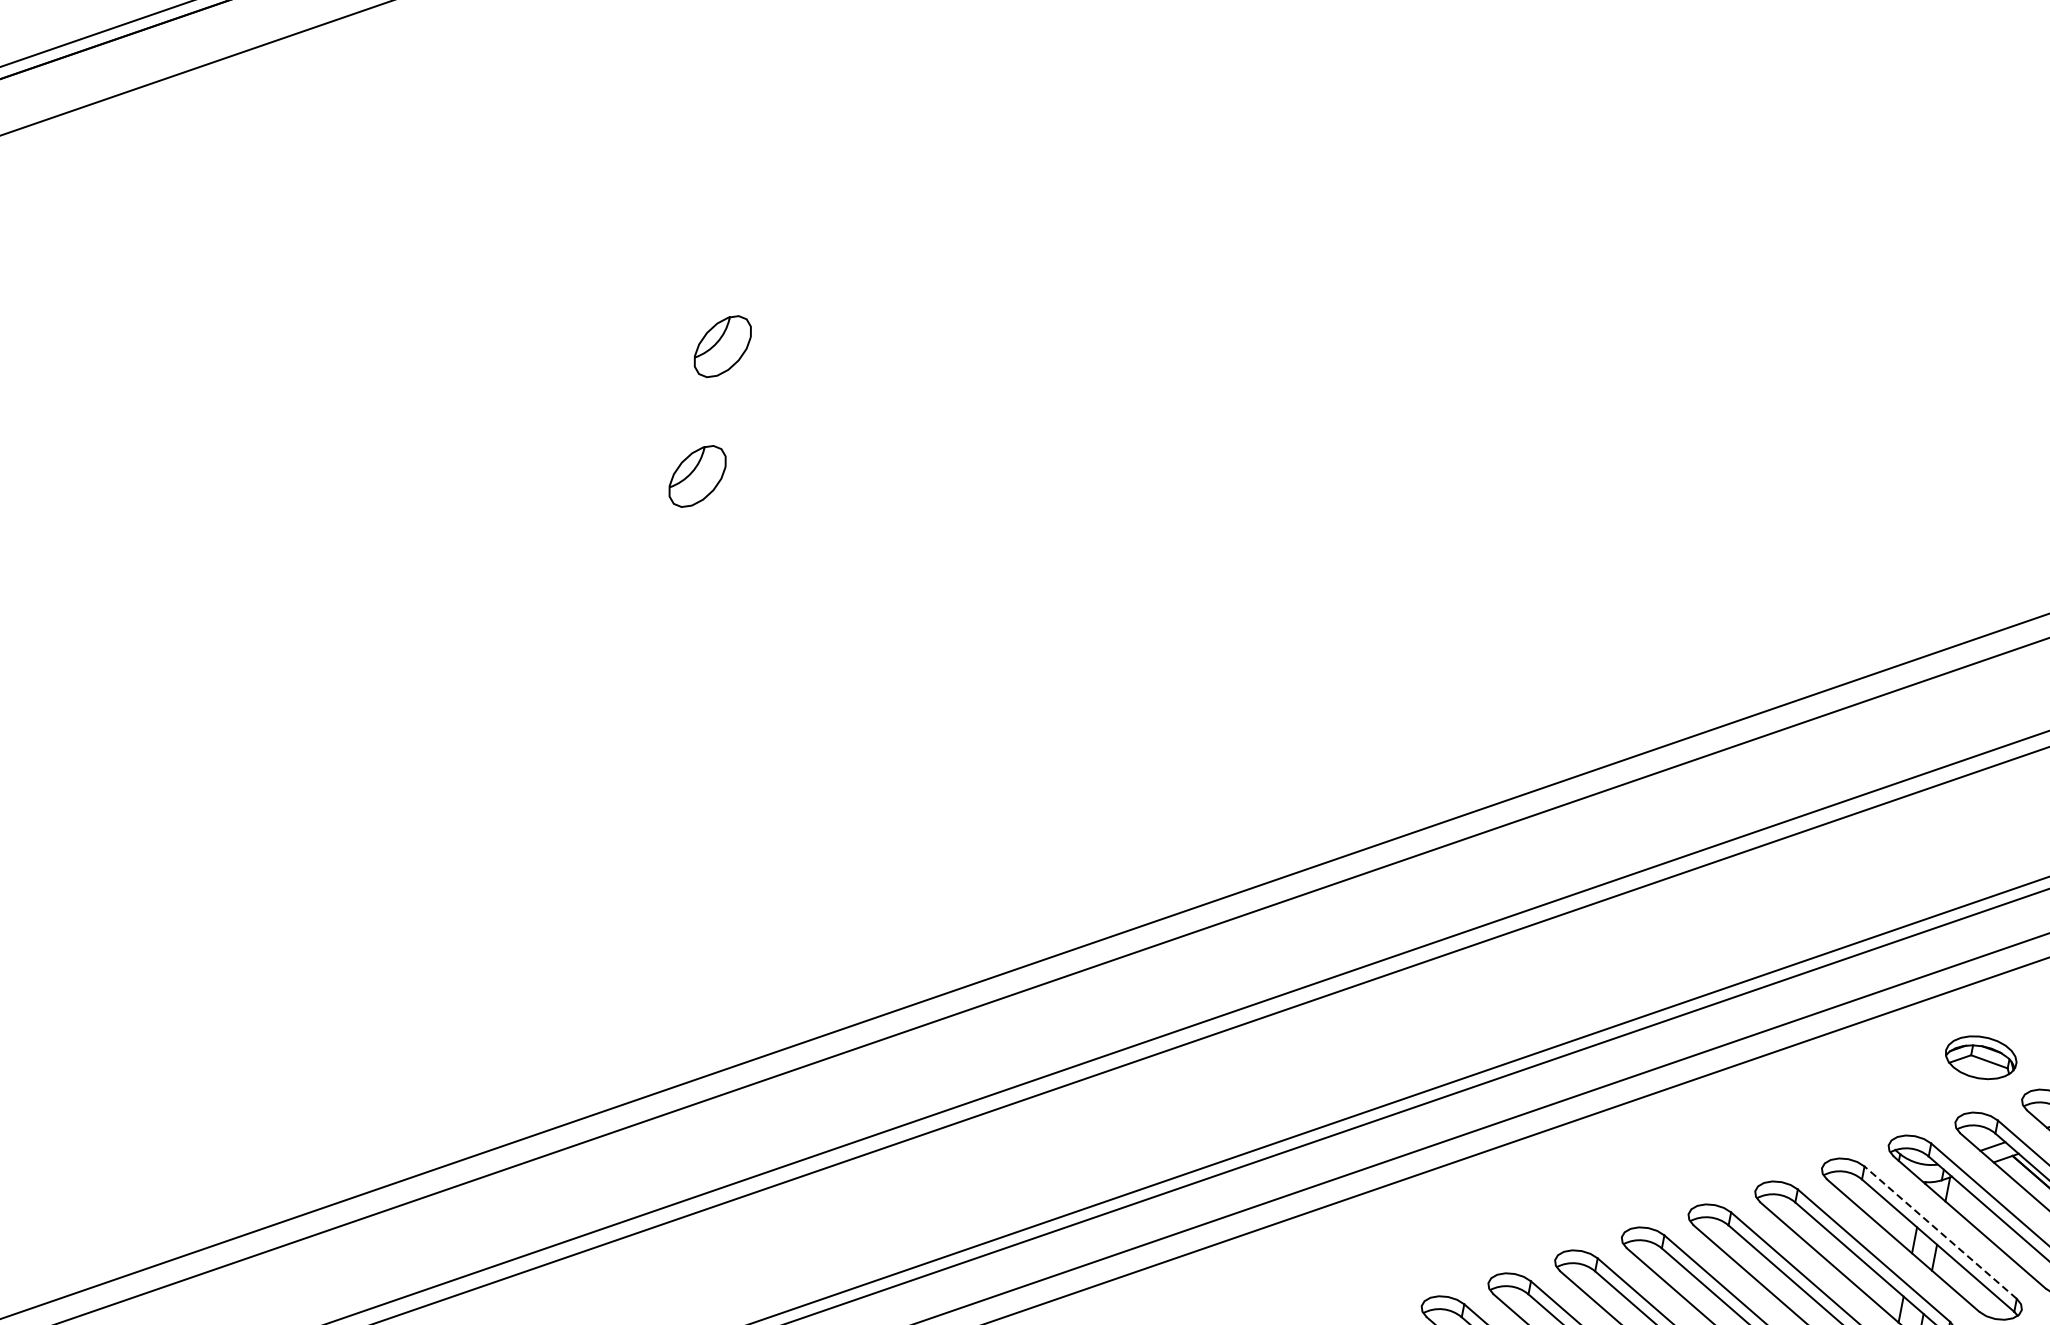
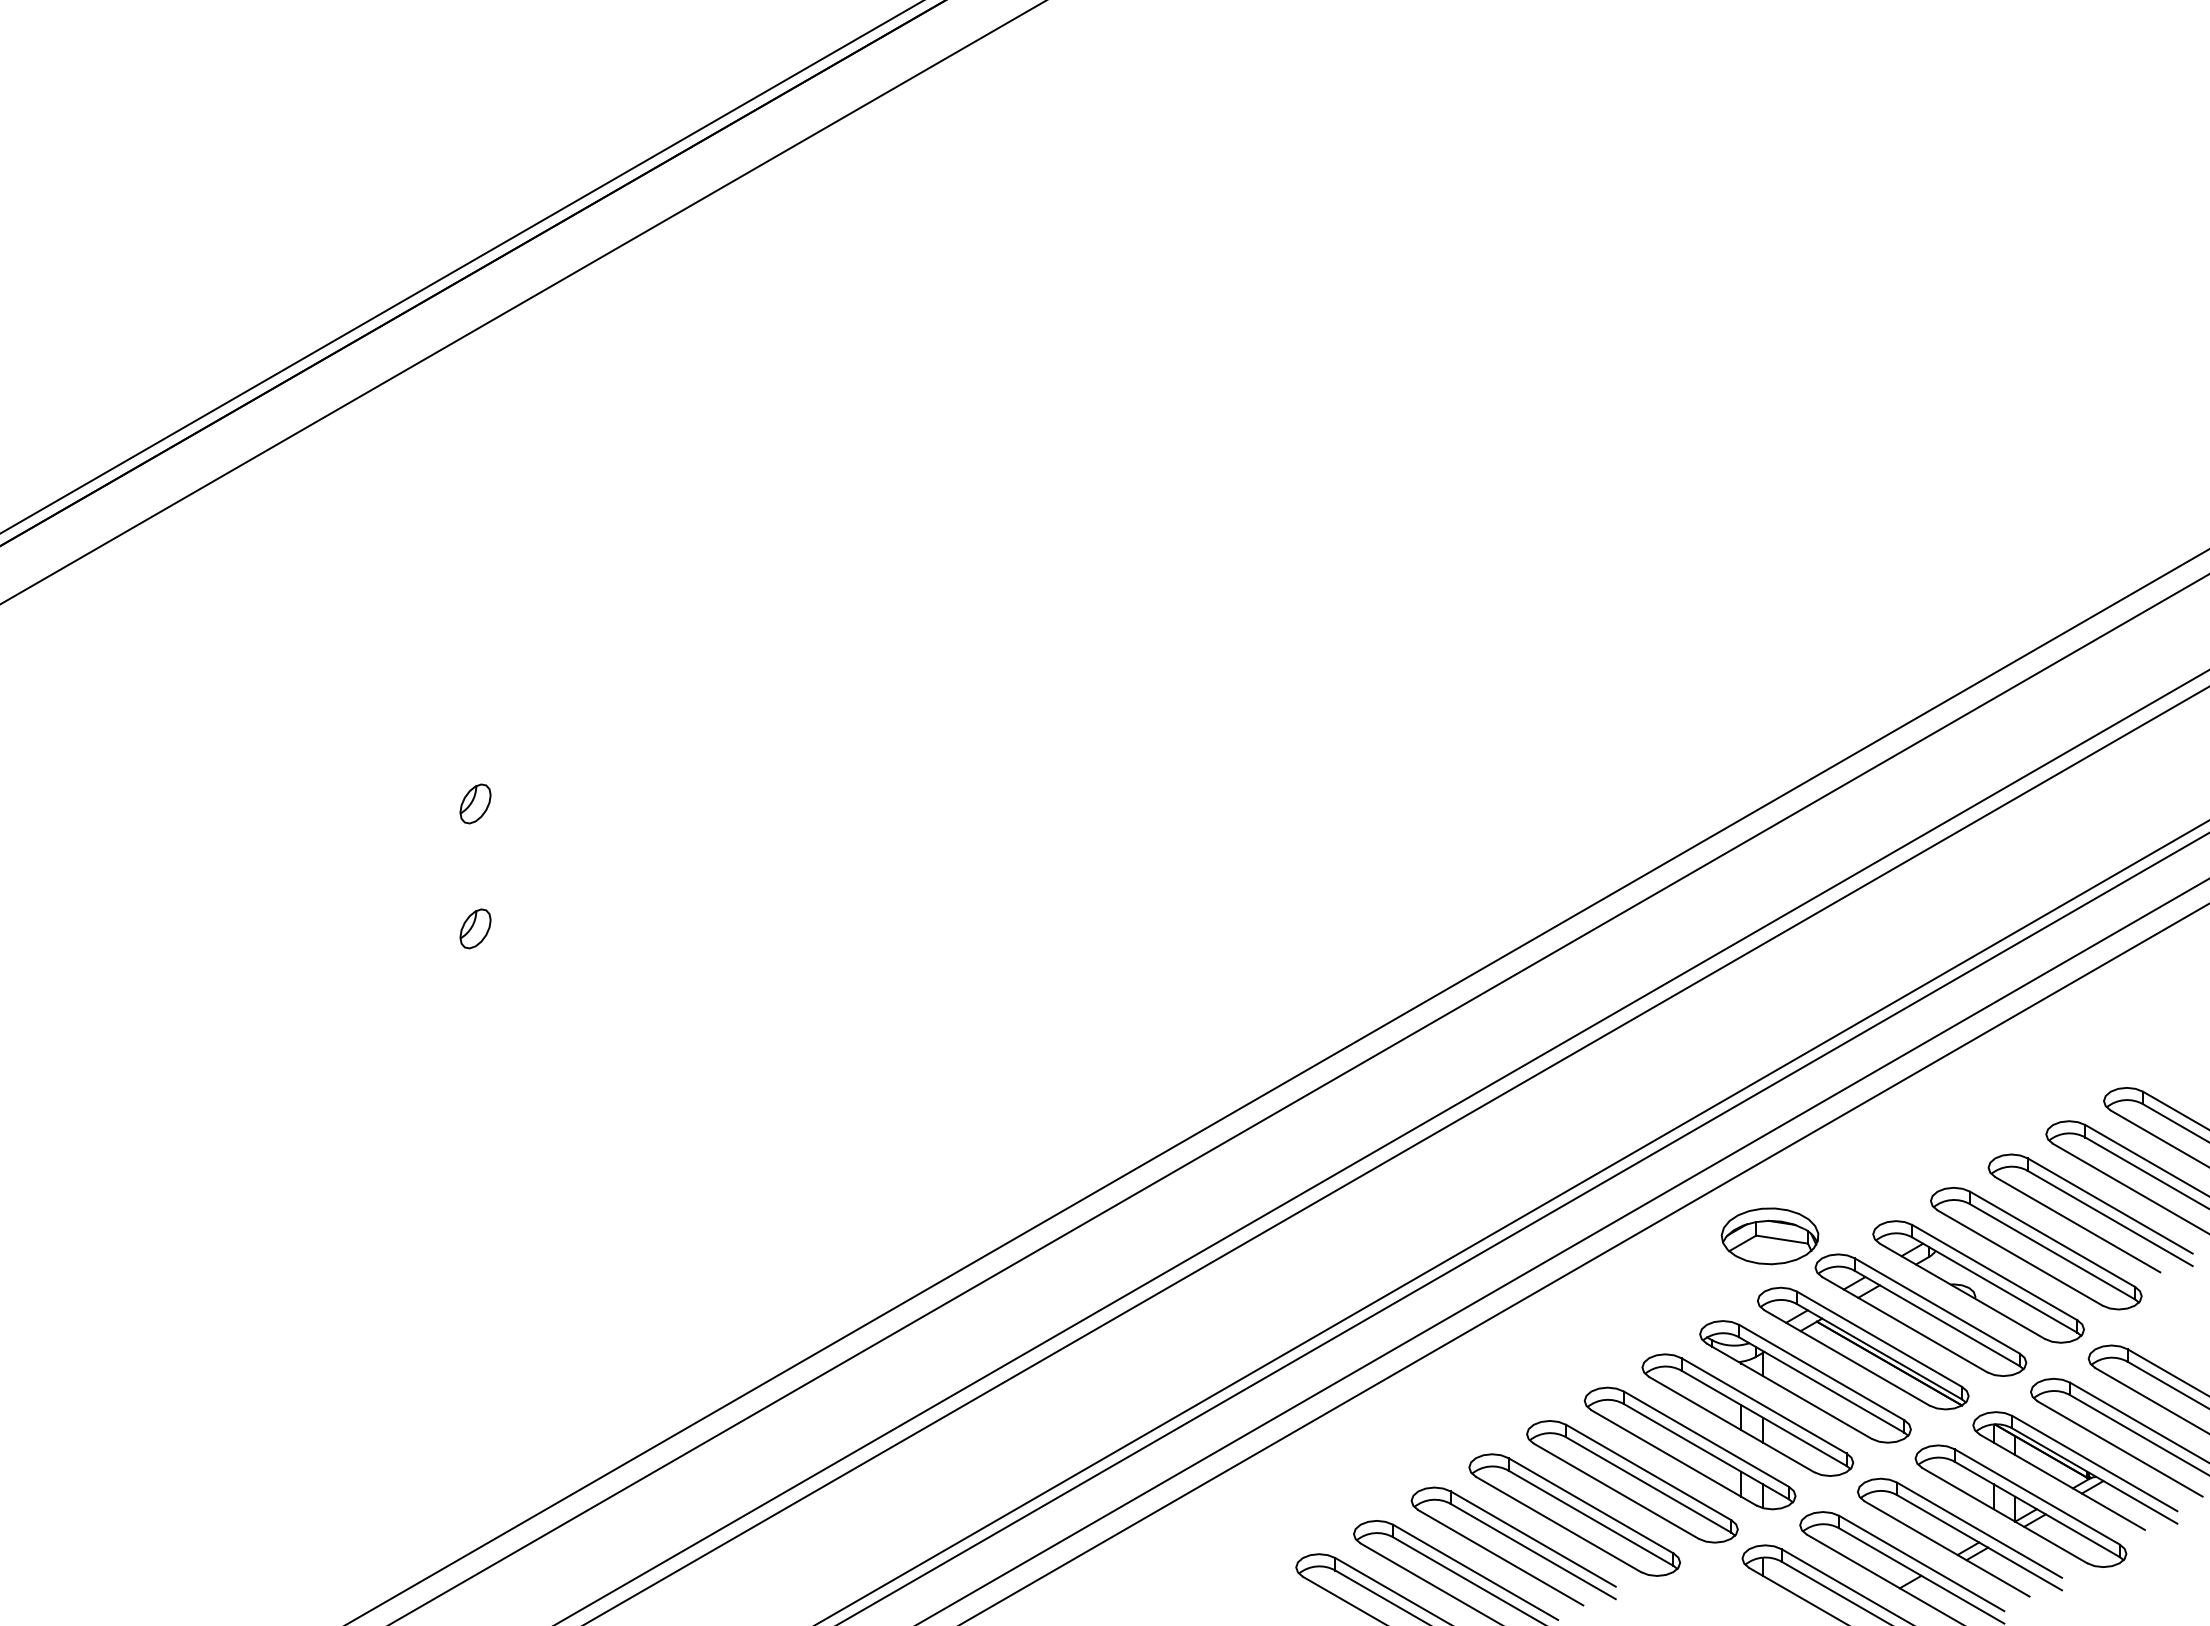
part: (722, 346) -> (475, 803), size x0.62
part: (697, 476) -> (475, 928), size x0.62
part: (1980, 1057) -> (1769, 1236), size x1.43
line: (1940, 1232) -> (1763, 1405), dashed -> solid

